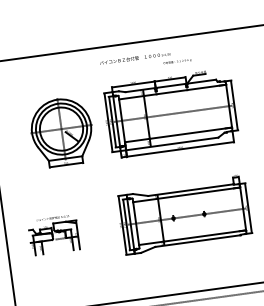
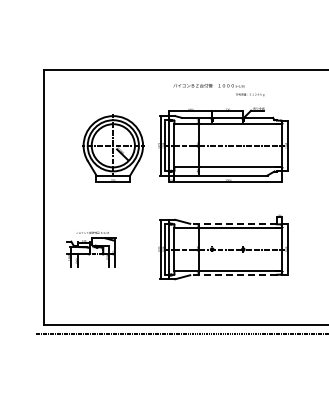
text: (145, 61) -> (218, 90), moved
line: (190, 189) -> (232, 223), solid -> dashed
line: (197, 241) -> (232, 275), solid -> dashed

